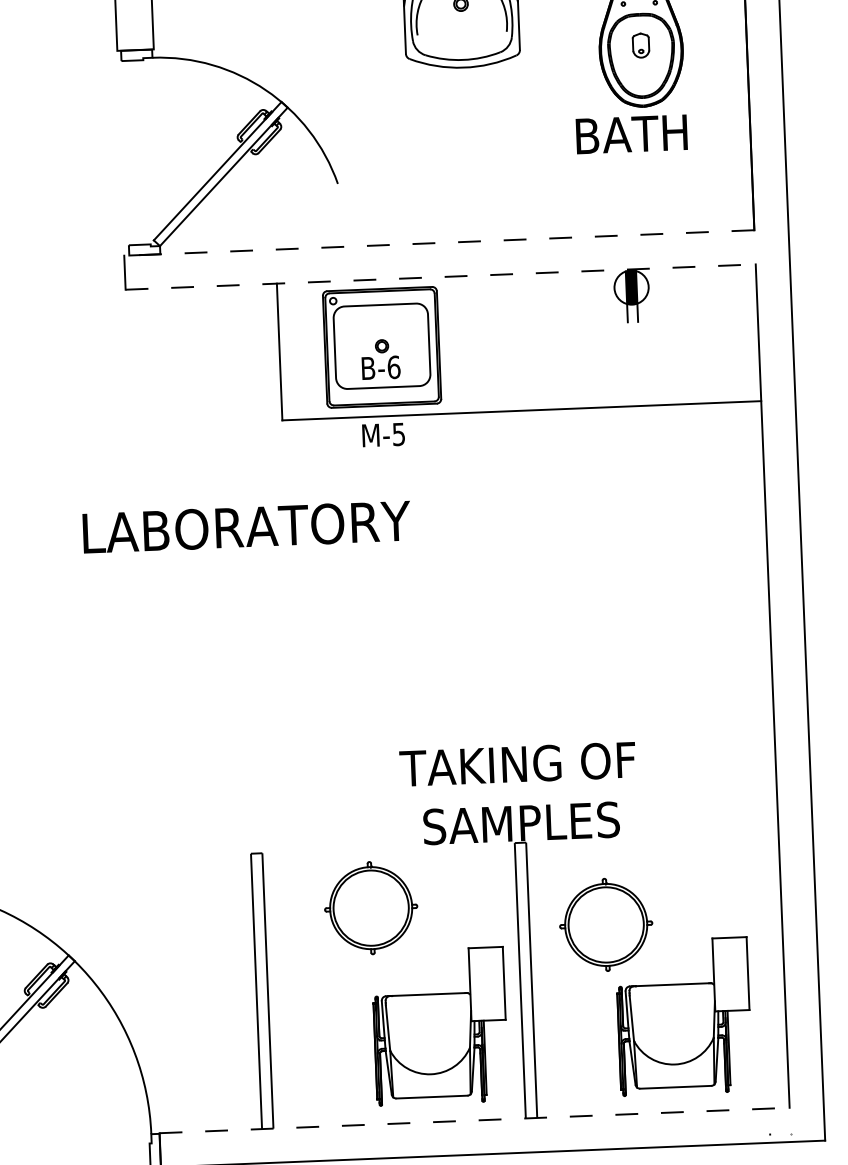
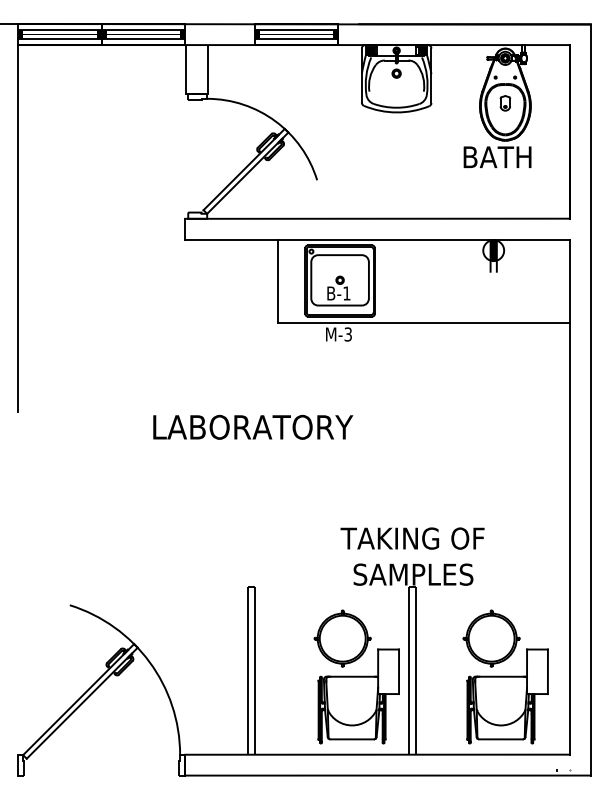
line: (439, 242) -> (377, 218), dashed -> solid
line: (442, 276) -> (378, 239), dashed -> solid
text: (393, 367) -> (346, 293), B-6 -> B-1
text: (399, 432) -> (348, 333), M-5 -> M-3
text: (247, 525) -> (253, 426), moved
part: (370, 907) -> (342, 638), moved
part: (605, 924) -> (491, 638), moved
line: (476, 1120) -> (378, 754), dashed -> solid

